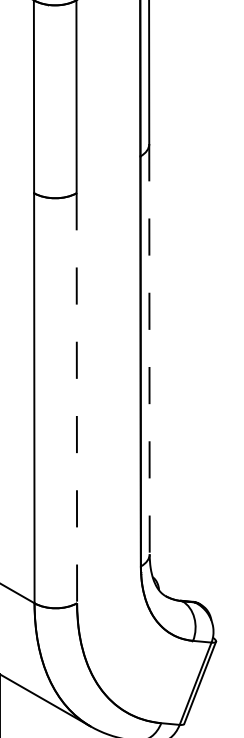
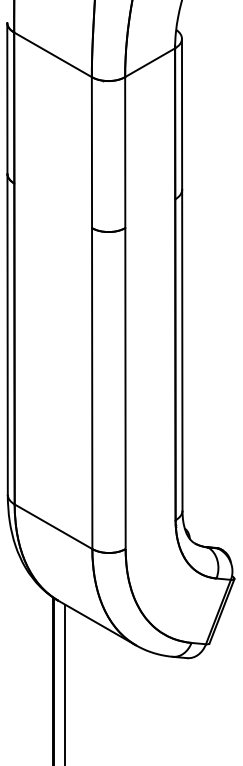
line: (149, 349) -> (182, 350), dashed -> solid
line: (76, 399) -> (125, 389), dashed -> solid

